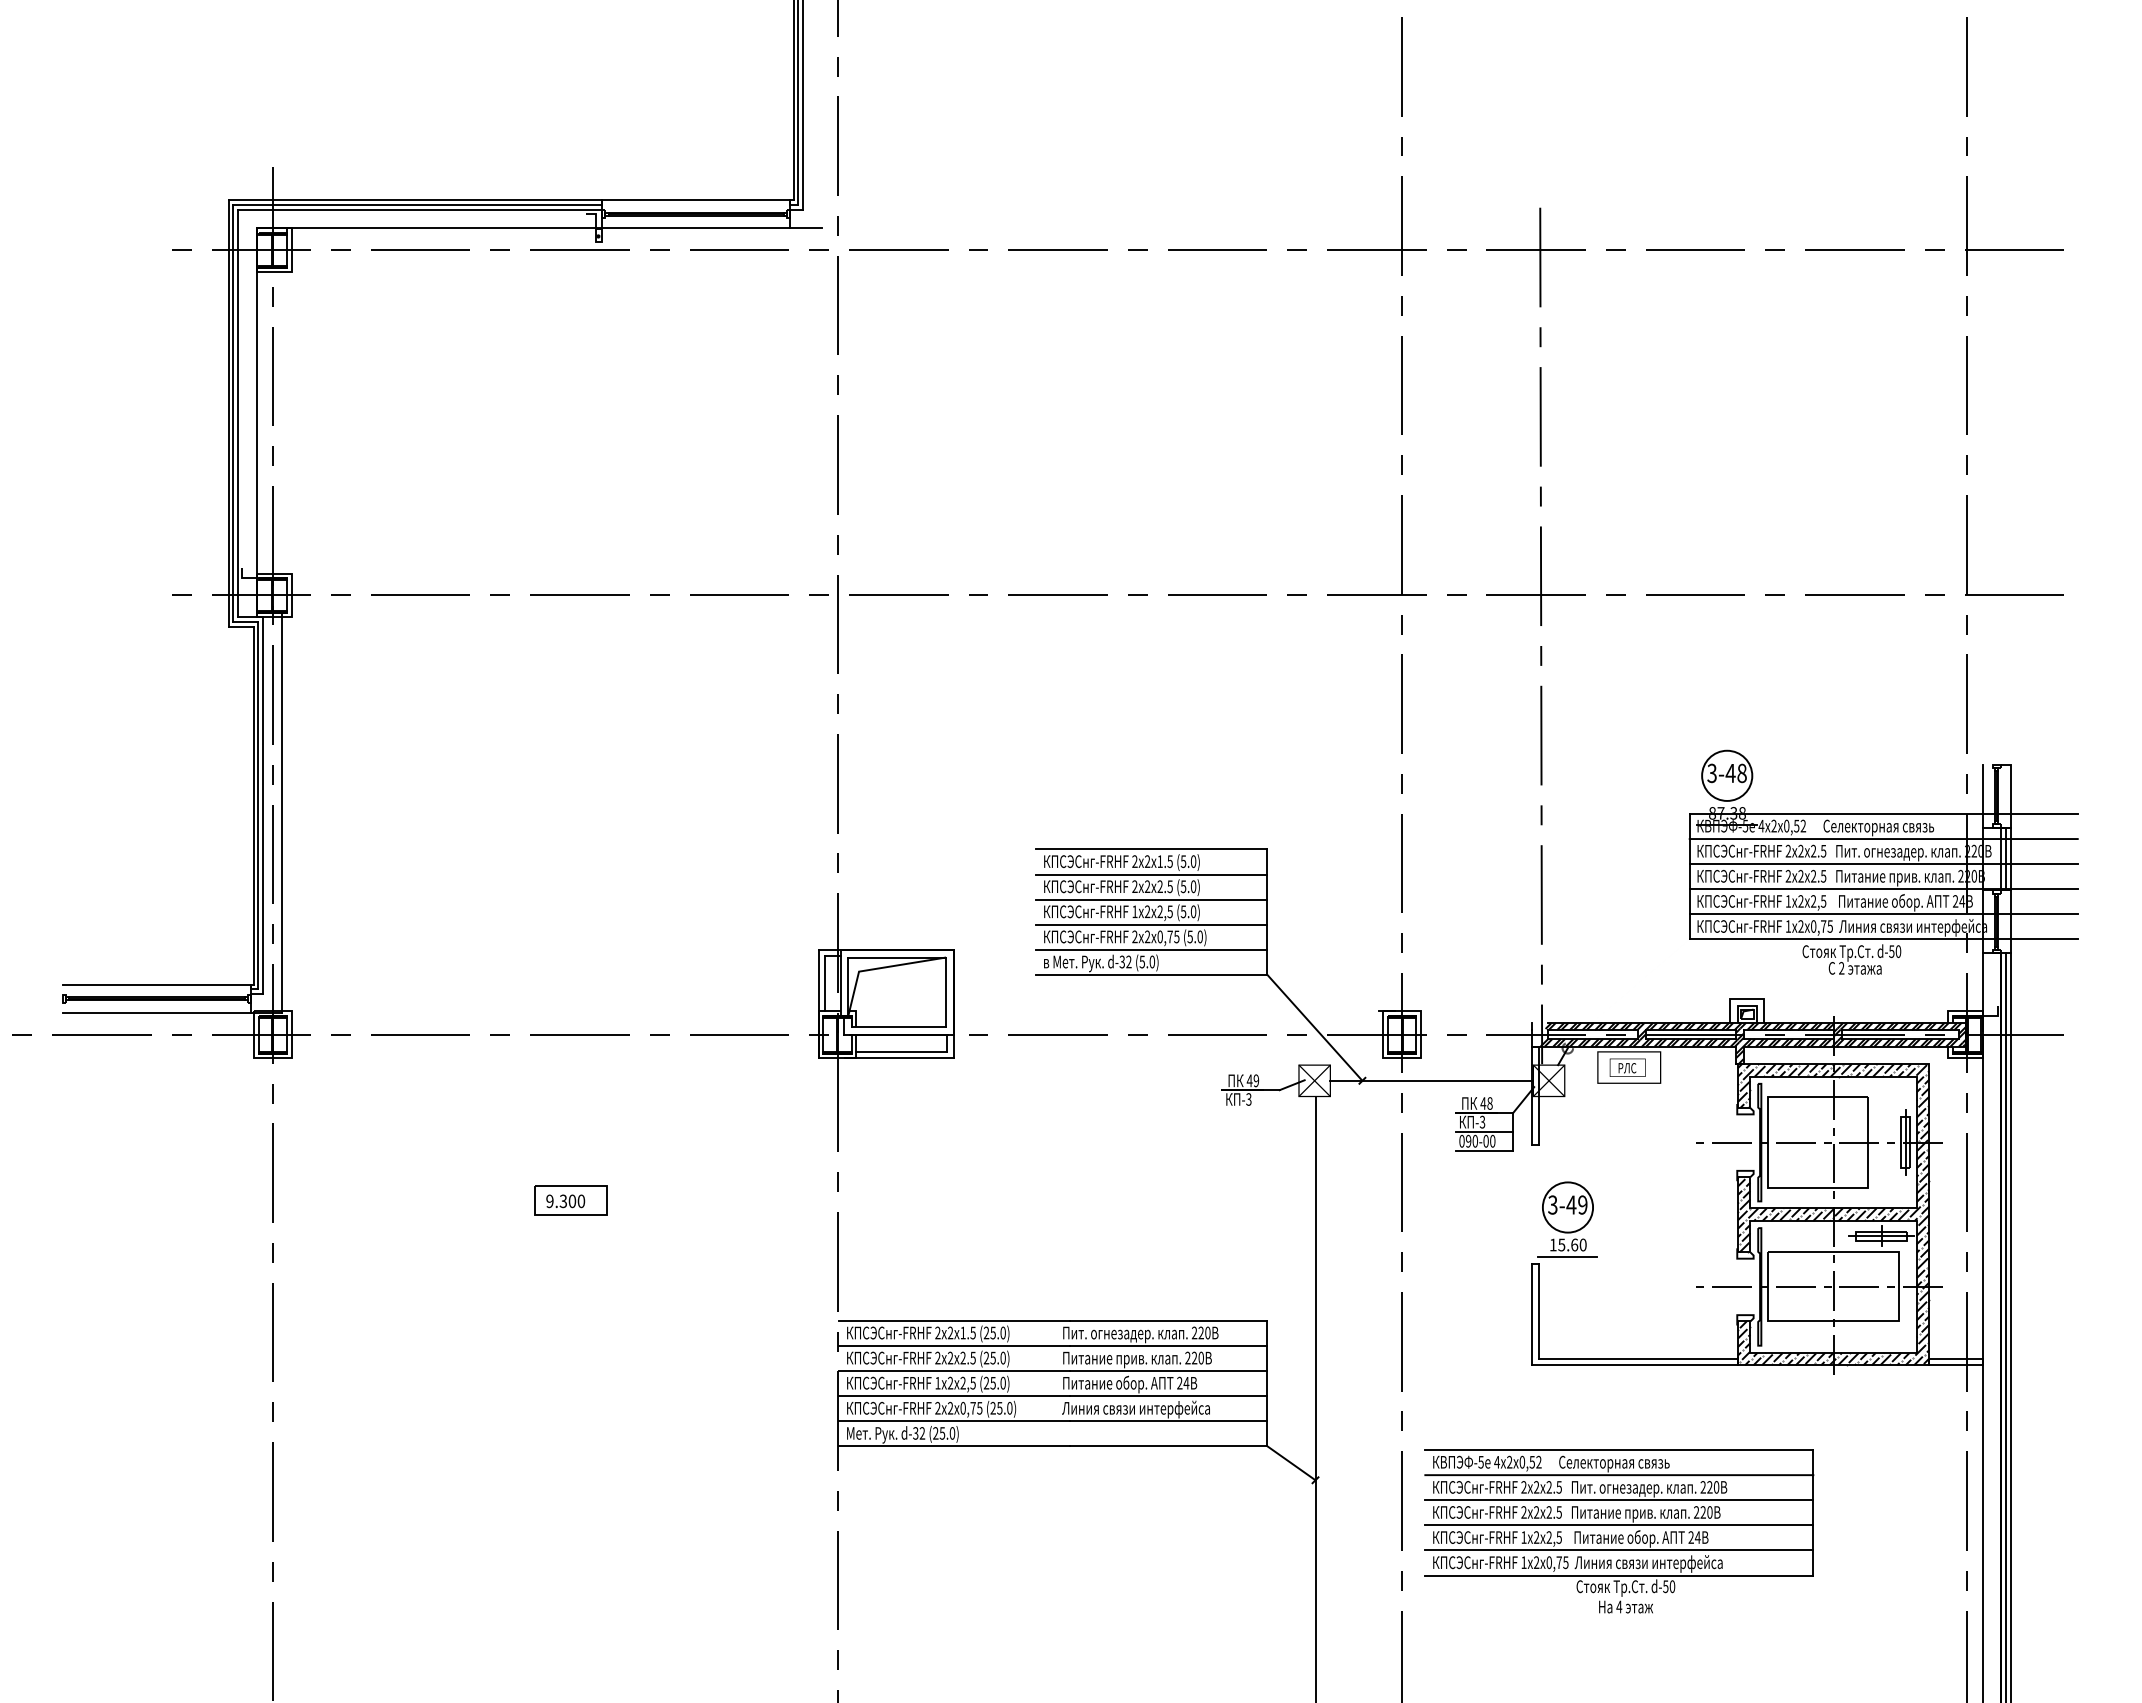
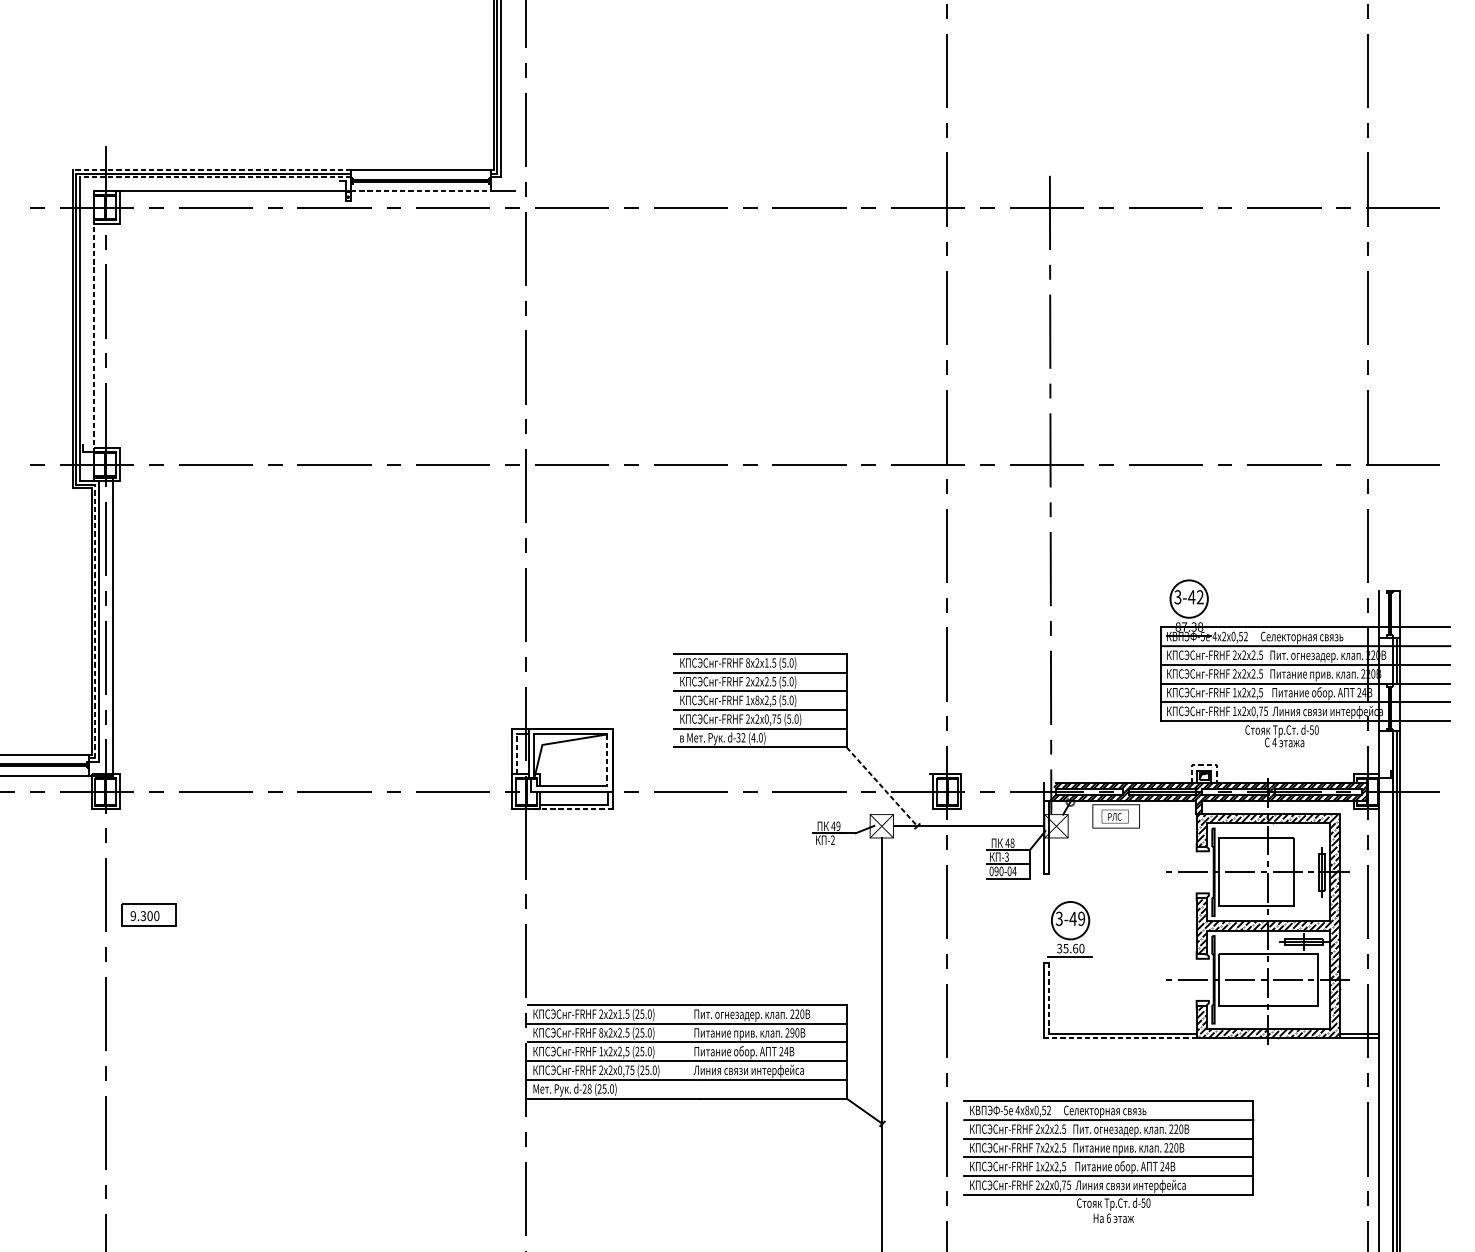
line: (415, 200) -> (211, 170), solid -> dashed
line: (420, 209) -> (215, 177), solid -> dashed
line: (696, 228) -> (421, 191), solid -> dashed
line: (257, 420) -> (94, 334), solid -> dashed
text: (1741, 773) -> (1199, 597), 3-48 -> 3-42
line: (258, 805) -> (95, 621), solid -> dashed
text: (1134, 861) -> (747, 662), 2 -> 8
text: (1147, 911) -> (757, 700), 2 -> 8
text: (1142, 961) -> (753, 737), (5.0) -> (4.0)
text: (1841, 968) -> (1274, 742), 2 -> 4
line: (824, 983) -> (516, 753), solid -> dashed
line: (946, 992) -> (607, 760), solid -> dashed
line: (1747, 998) -> (1204, 764), solid -> dashed
line: (1315, 1028) -> (882, 787), solid -> dashed
line: (898, 1058) -> (571, 809), solid -> dashed
text: (1248, 1099) -> (832, 840), -3 -> -2
text: (1492, 1140) -> (1014, 870), 090-00 -> 090-04
part: (570, 1200) -> (148, 915), moved
text: (1552, 1244) -> (1059, 948), 15.60 -> 35.60
line: (1538, 1311) -> (1048, 998), solid -> dashed
text: (937, 1357) -> (600, 1032), 2 -> 8
text: (1194, 1358) -> (792, 1033), 220 -> 290
line: (1635, 1365) -> (1120, 1038), solid -> dashed
text: (919, 1433) -> (587, 1089), d-32 -> d-28
text: (1509, 1462) -> (1027, 1110), 2 -> 8
text: (1523, 1512) -> (1037, 1147), 2 -> 7
text: (1523, 1562) -> (1037, 1185), 1 -> 2
text: (1619, 1606) -> (1108, 1217), 4 -> 6

